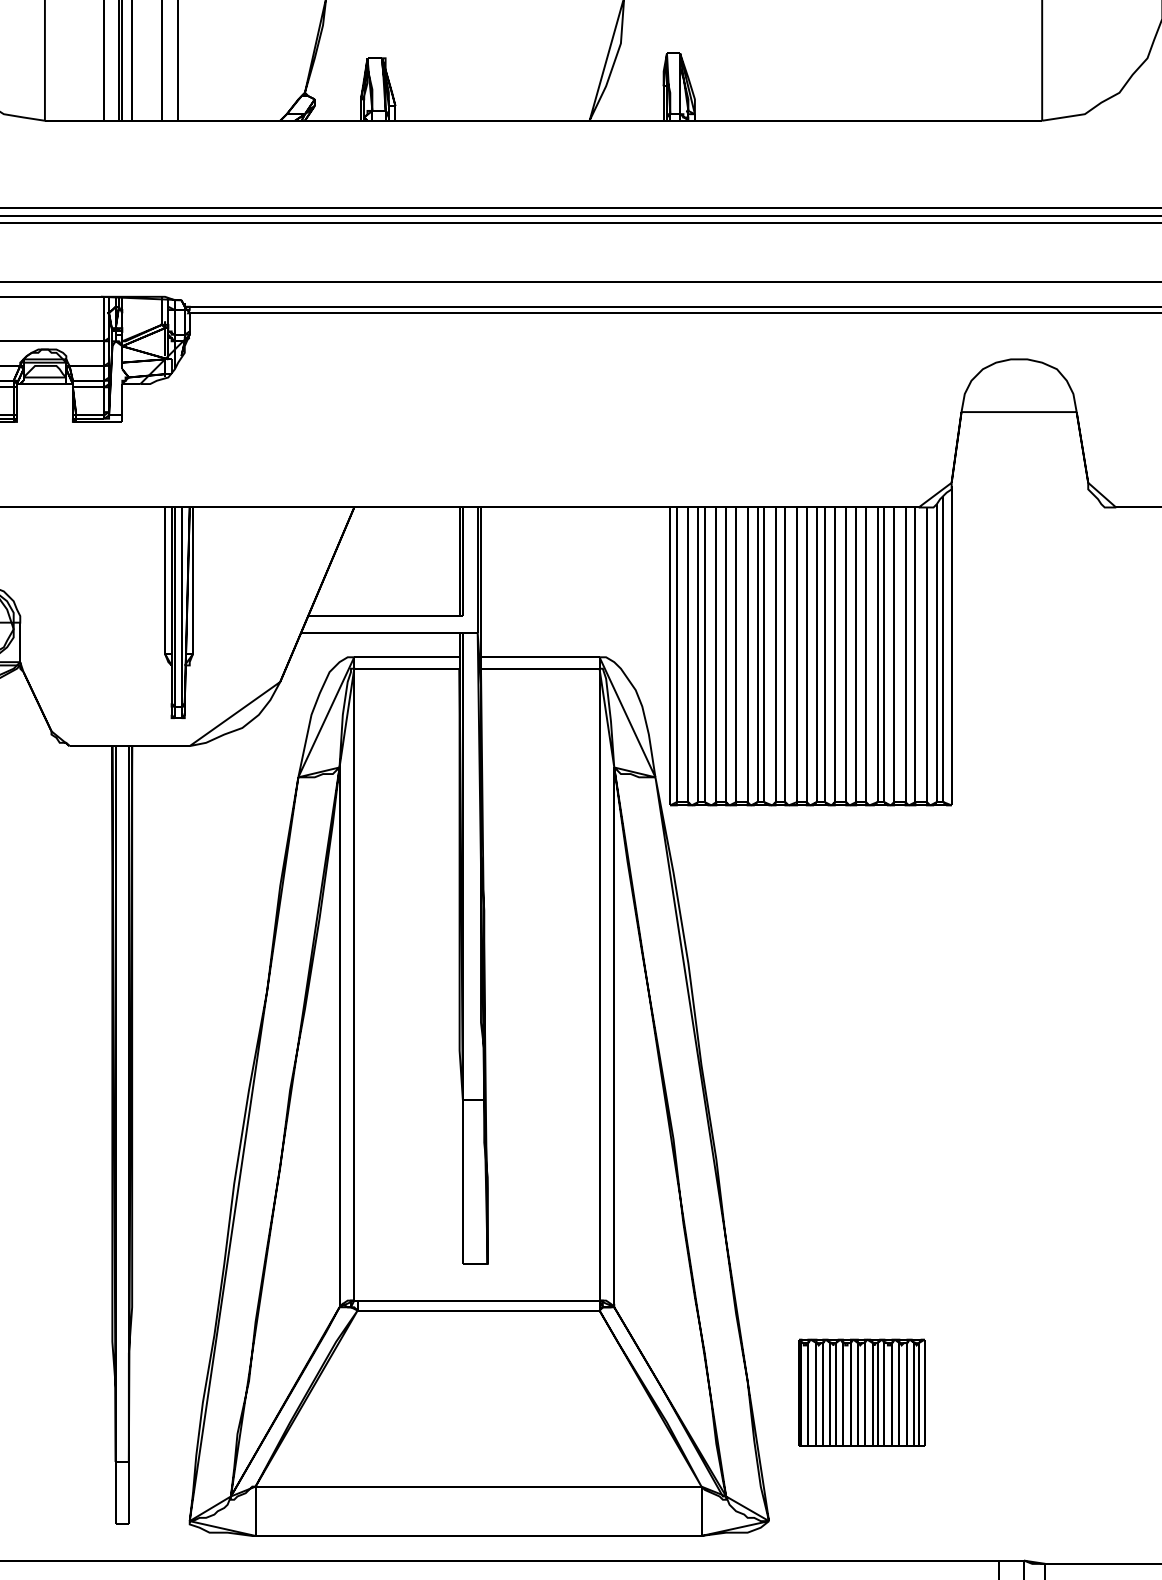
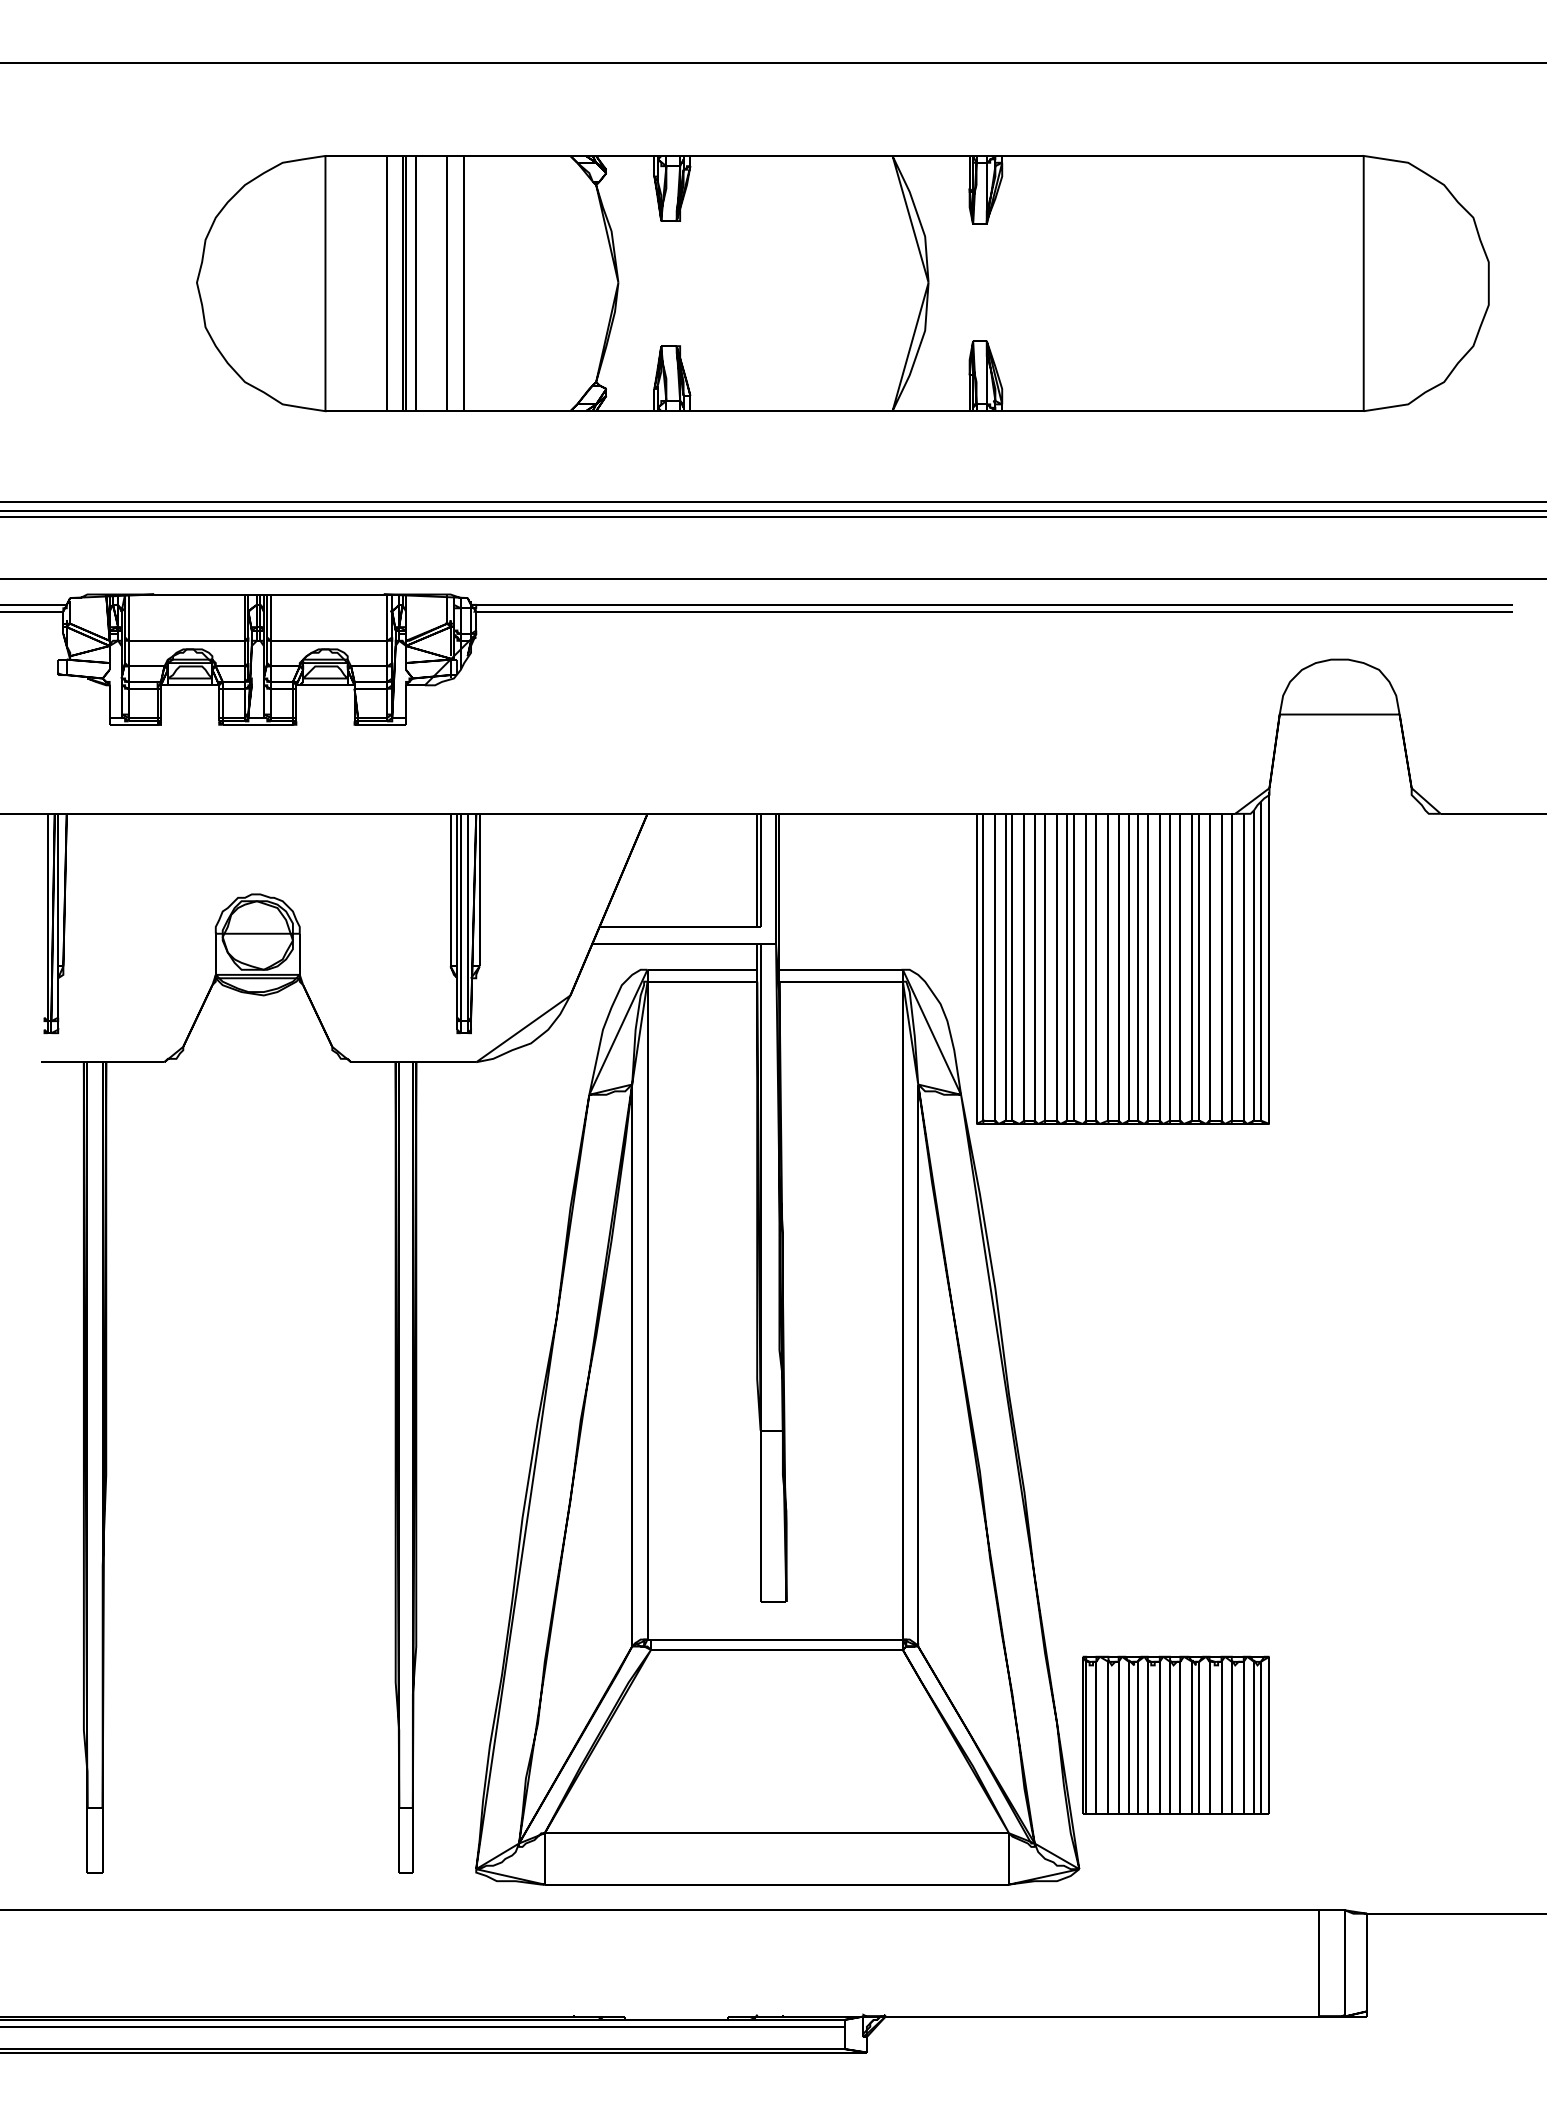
part: (861, 1391) -> (1175, 1734), size x1.43

